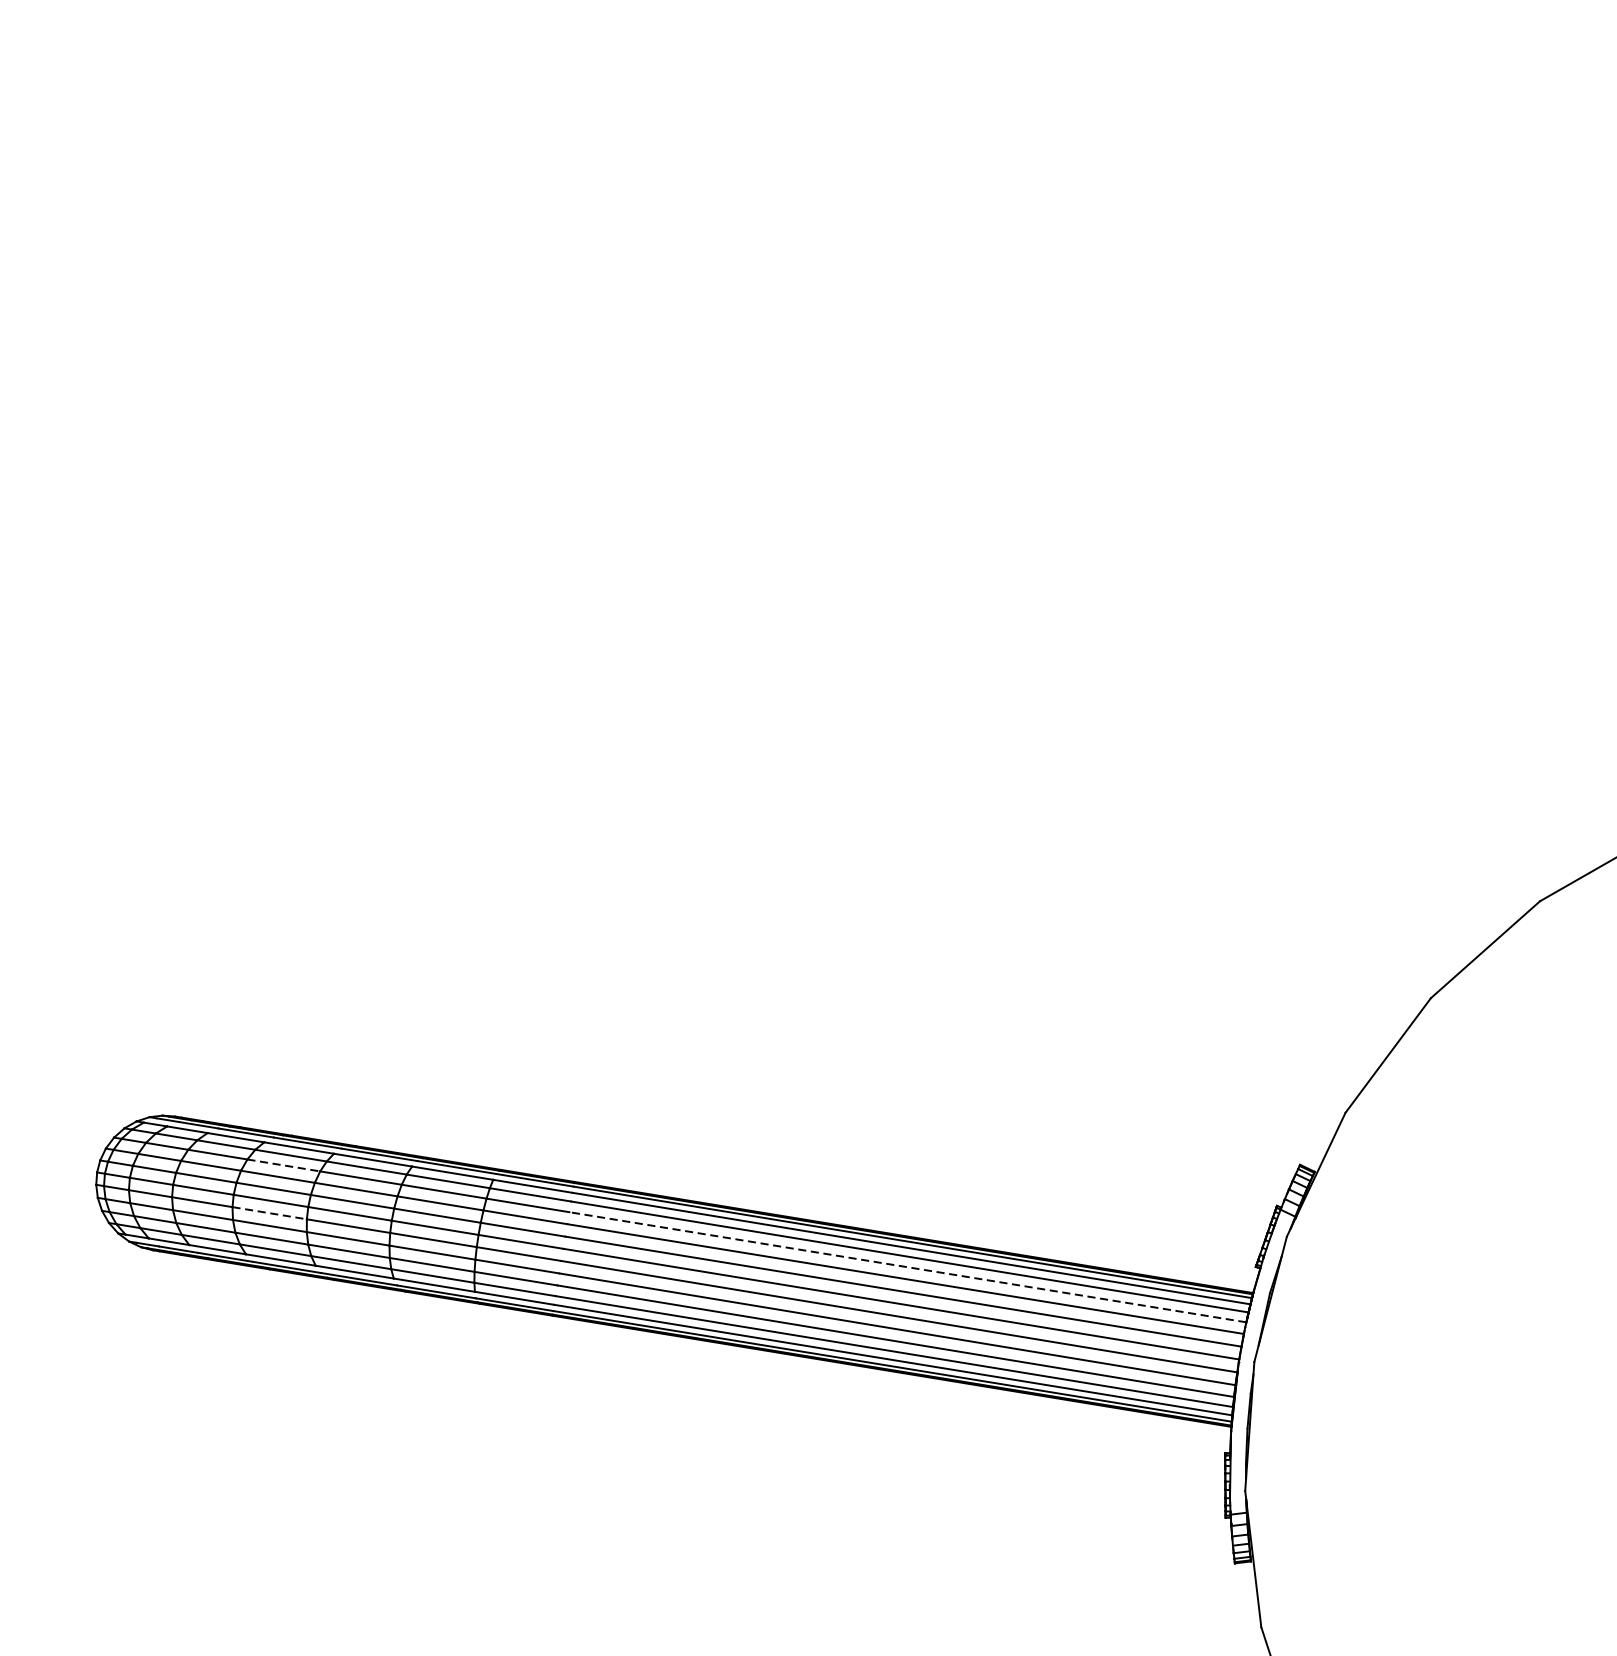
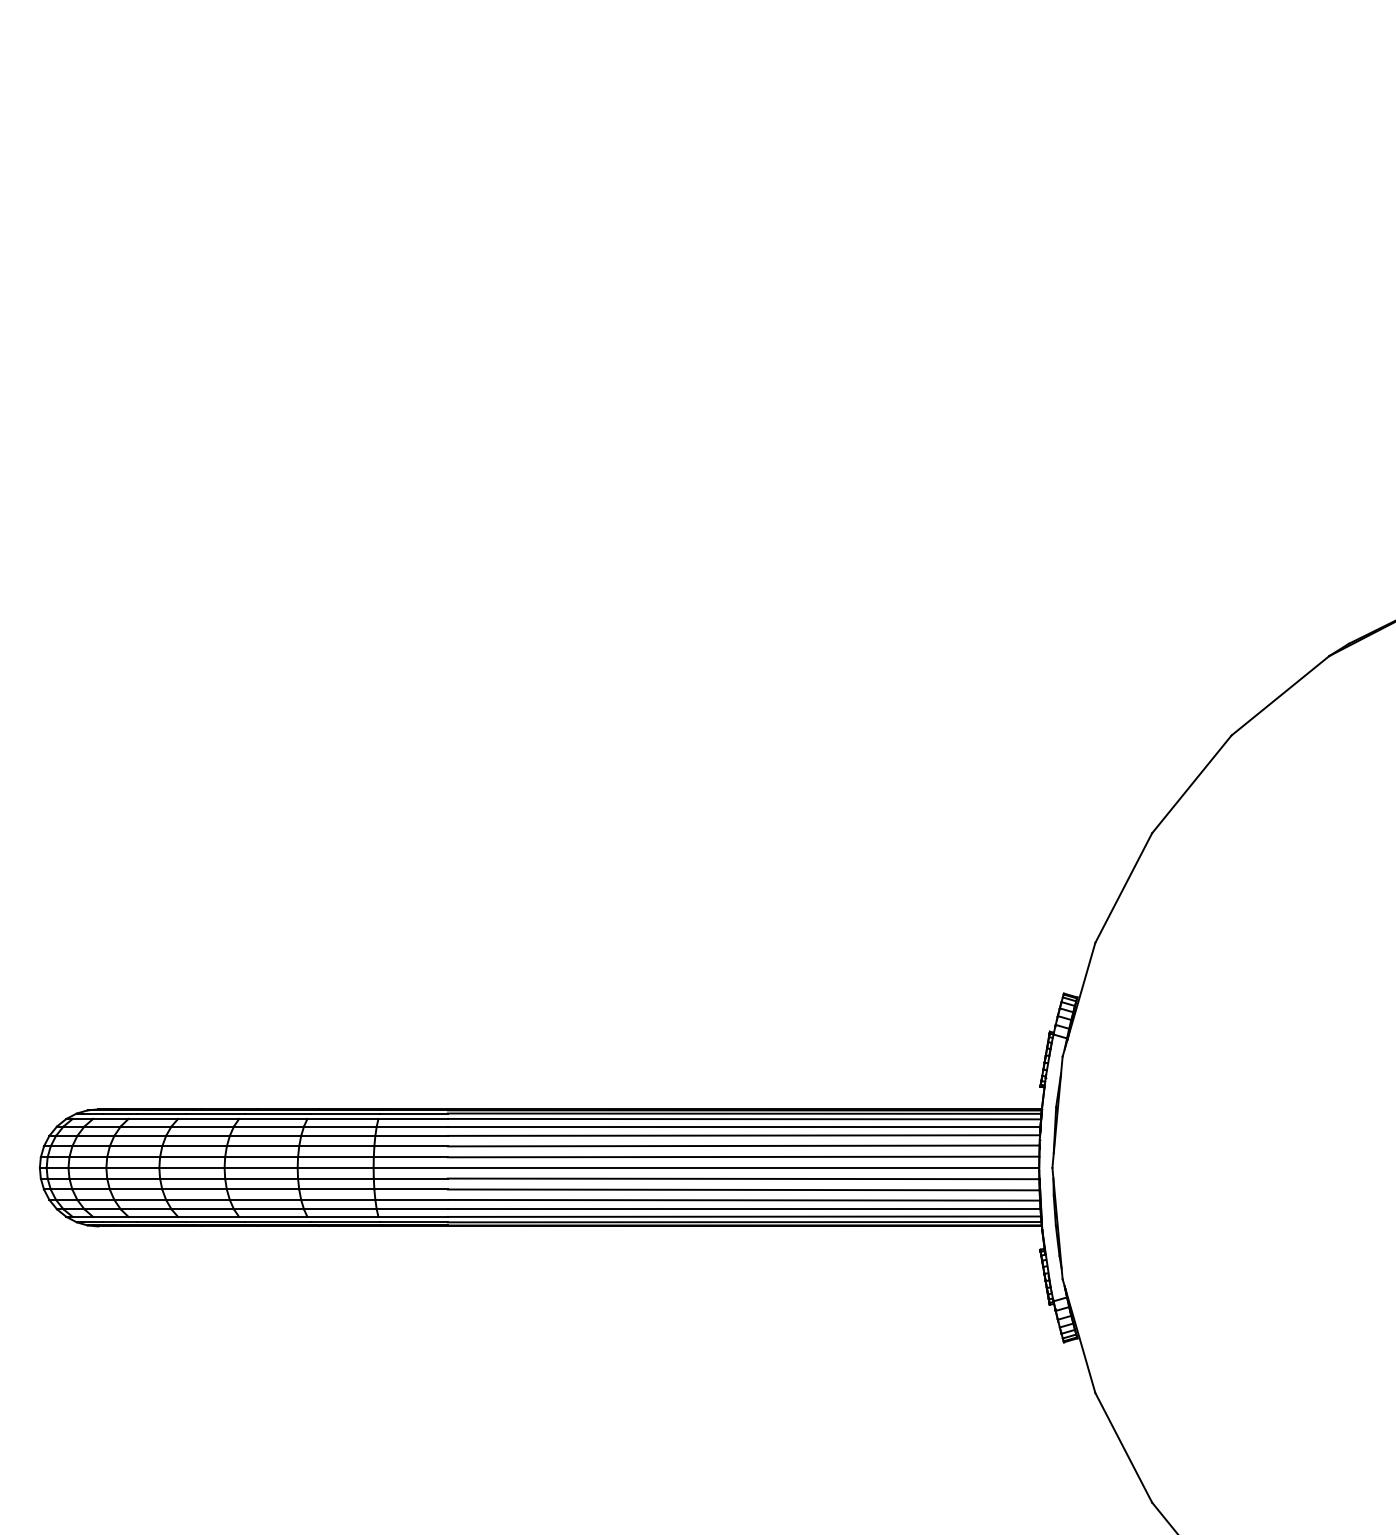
line: (283, 1164) -> (197, 1135), dashed -> solid
line: (269, 1213) -> (192, 1178), dashed -> solid
line: (907, 1267) -> (743, 1135), dashed -> solid

